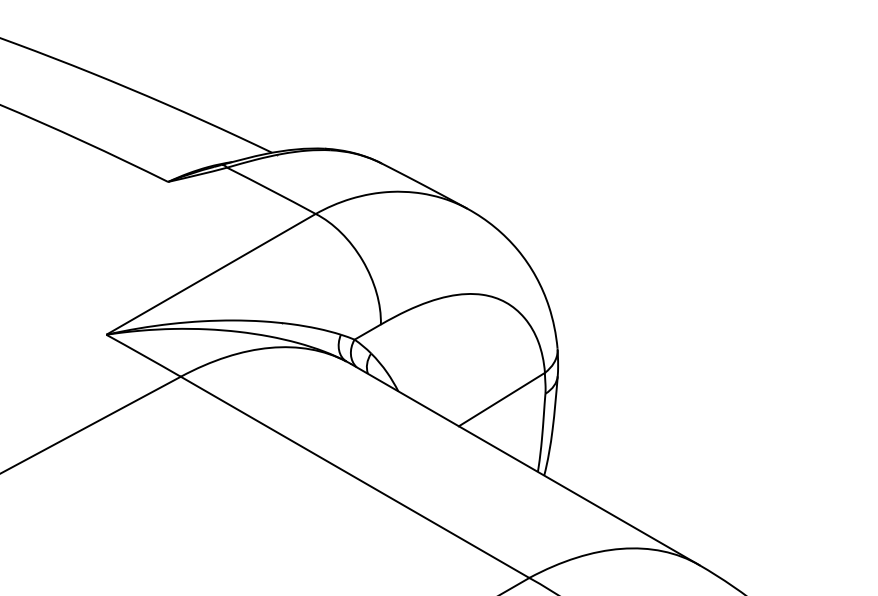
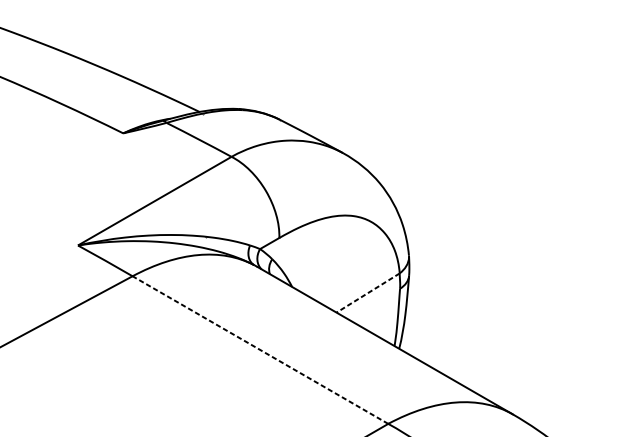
line: (501, 399) -> (367, 292), solid -> dashed
line: (354, 477) -> (260, 350), solid -> dashed

